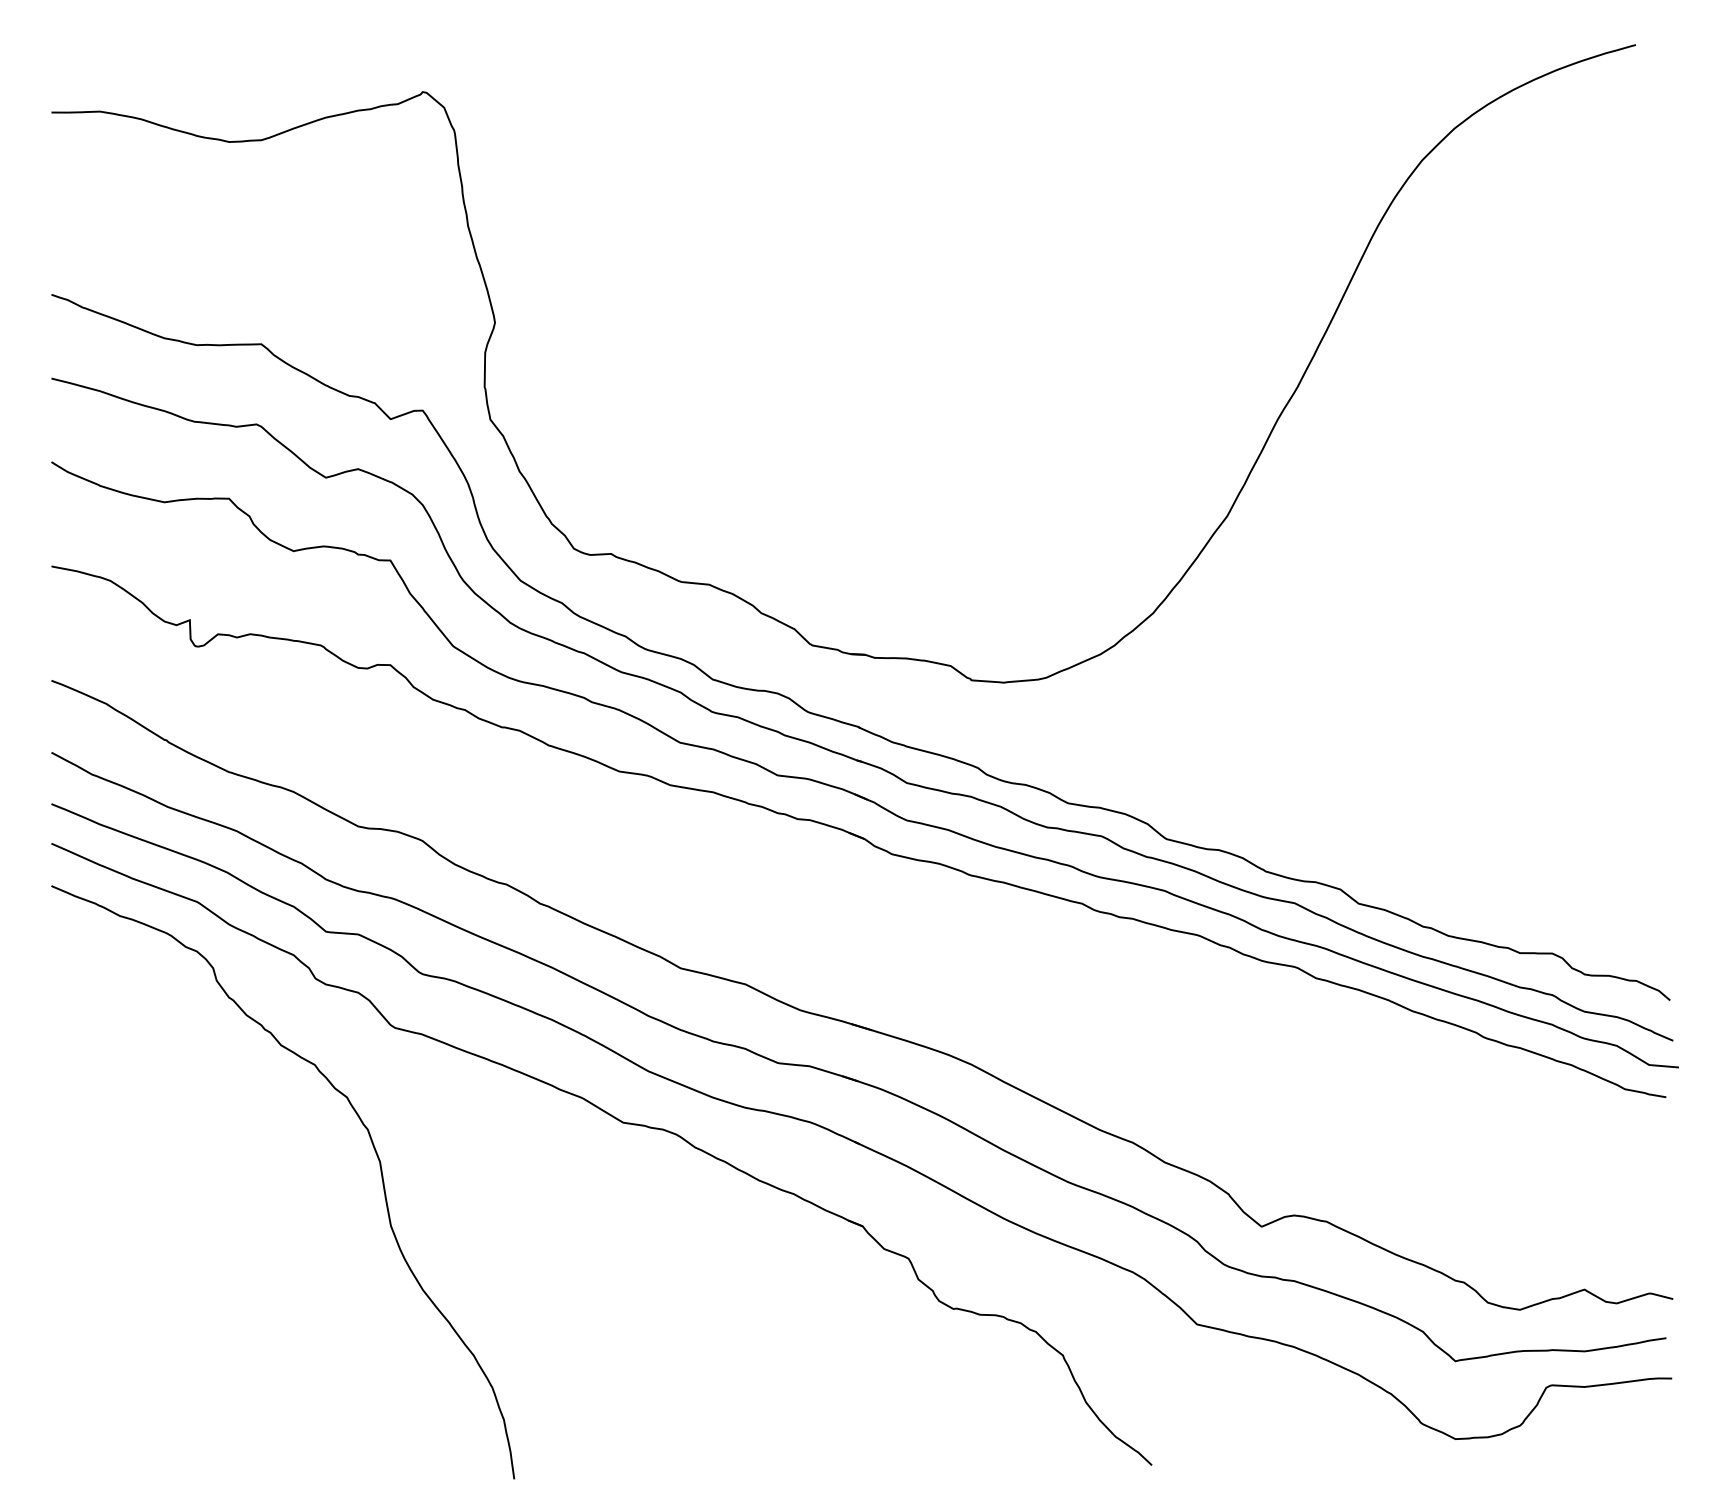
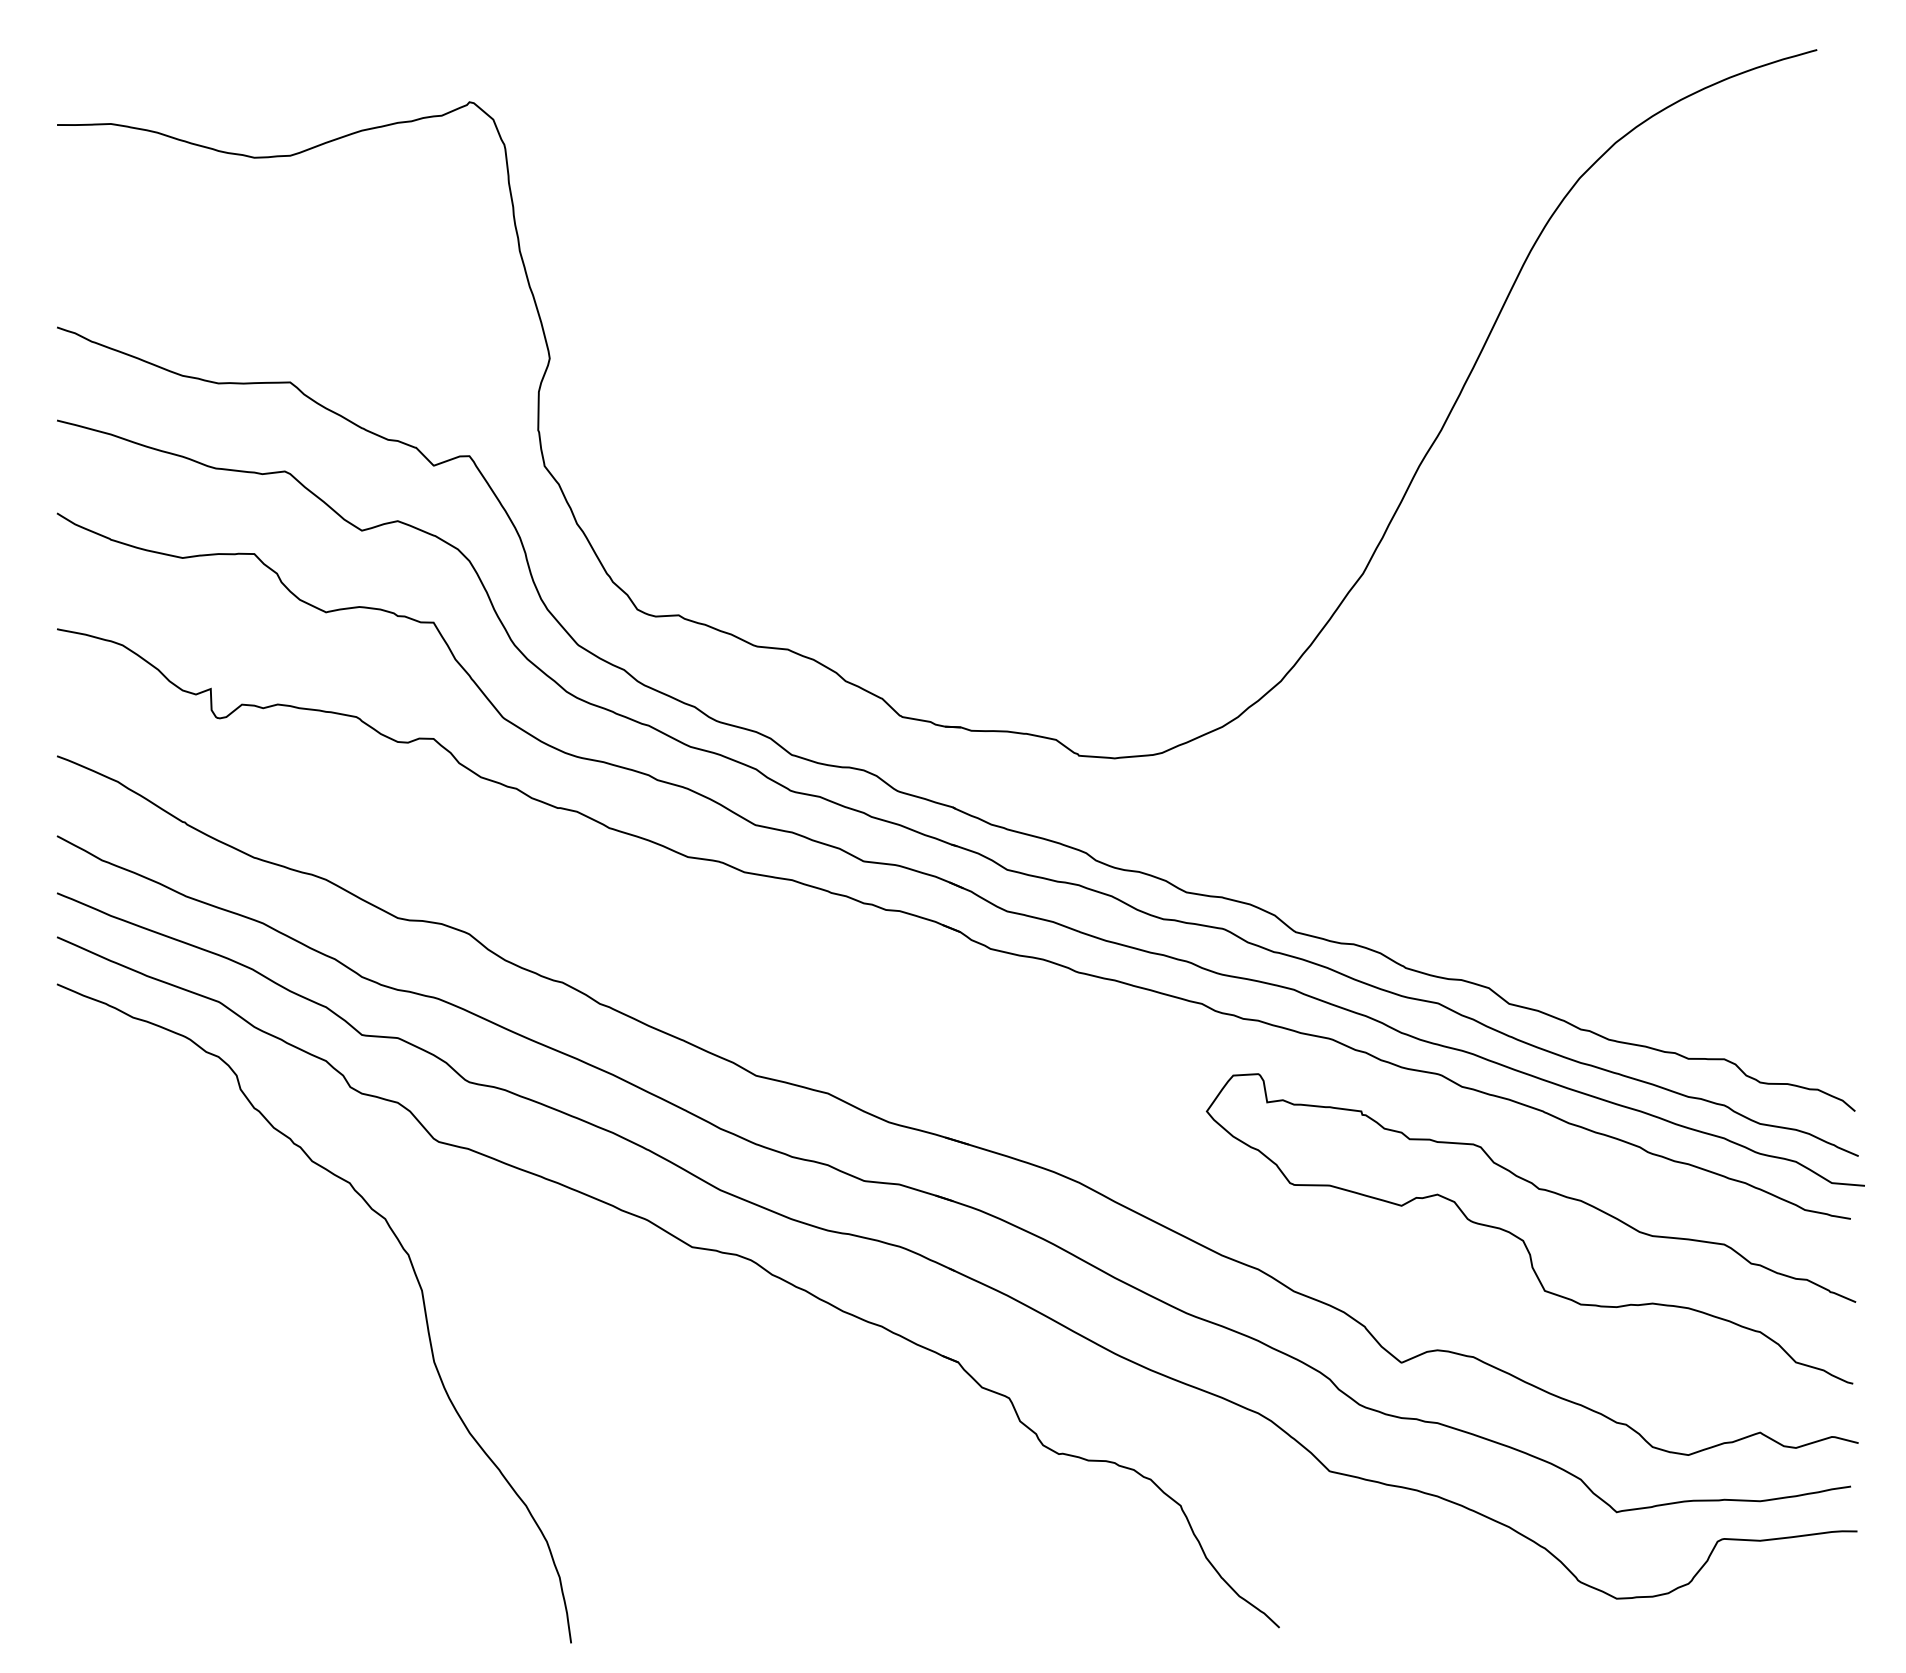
curve: (1372, 1116) -> (1524, 1240), added

